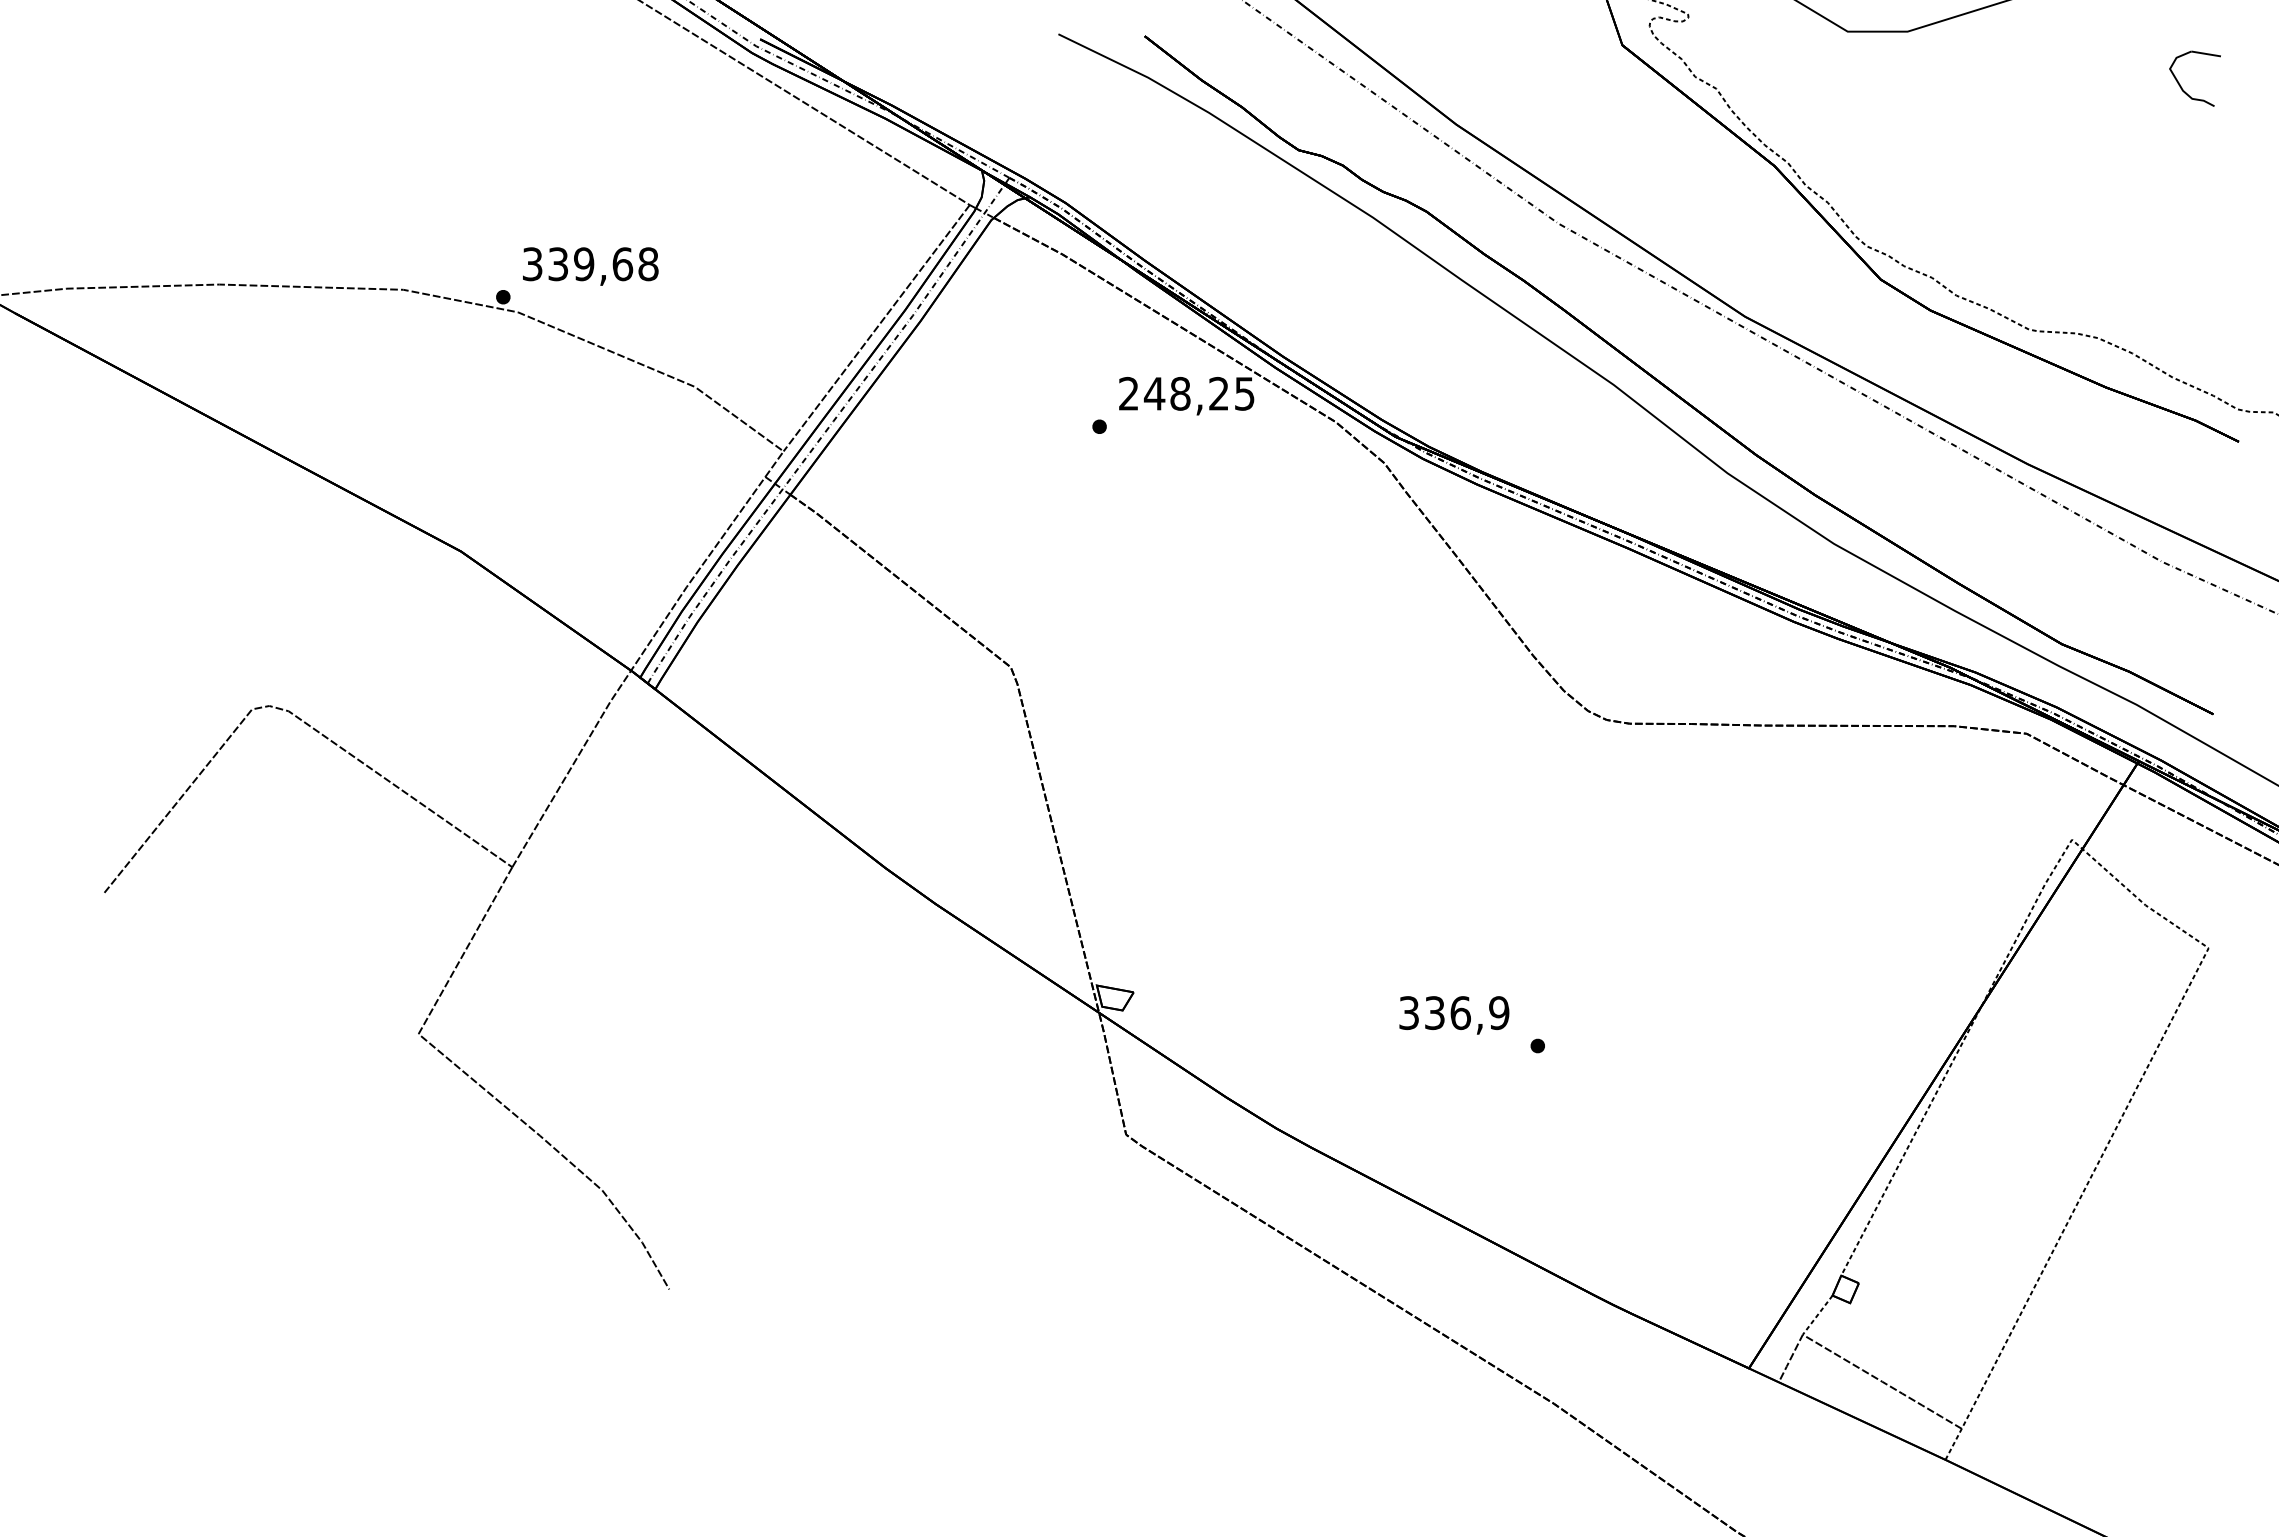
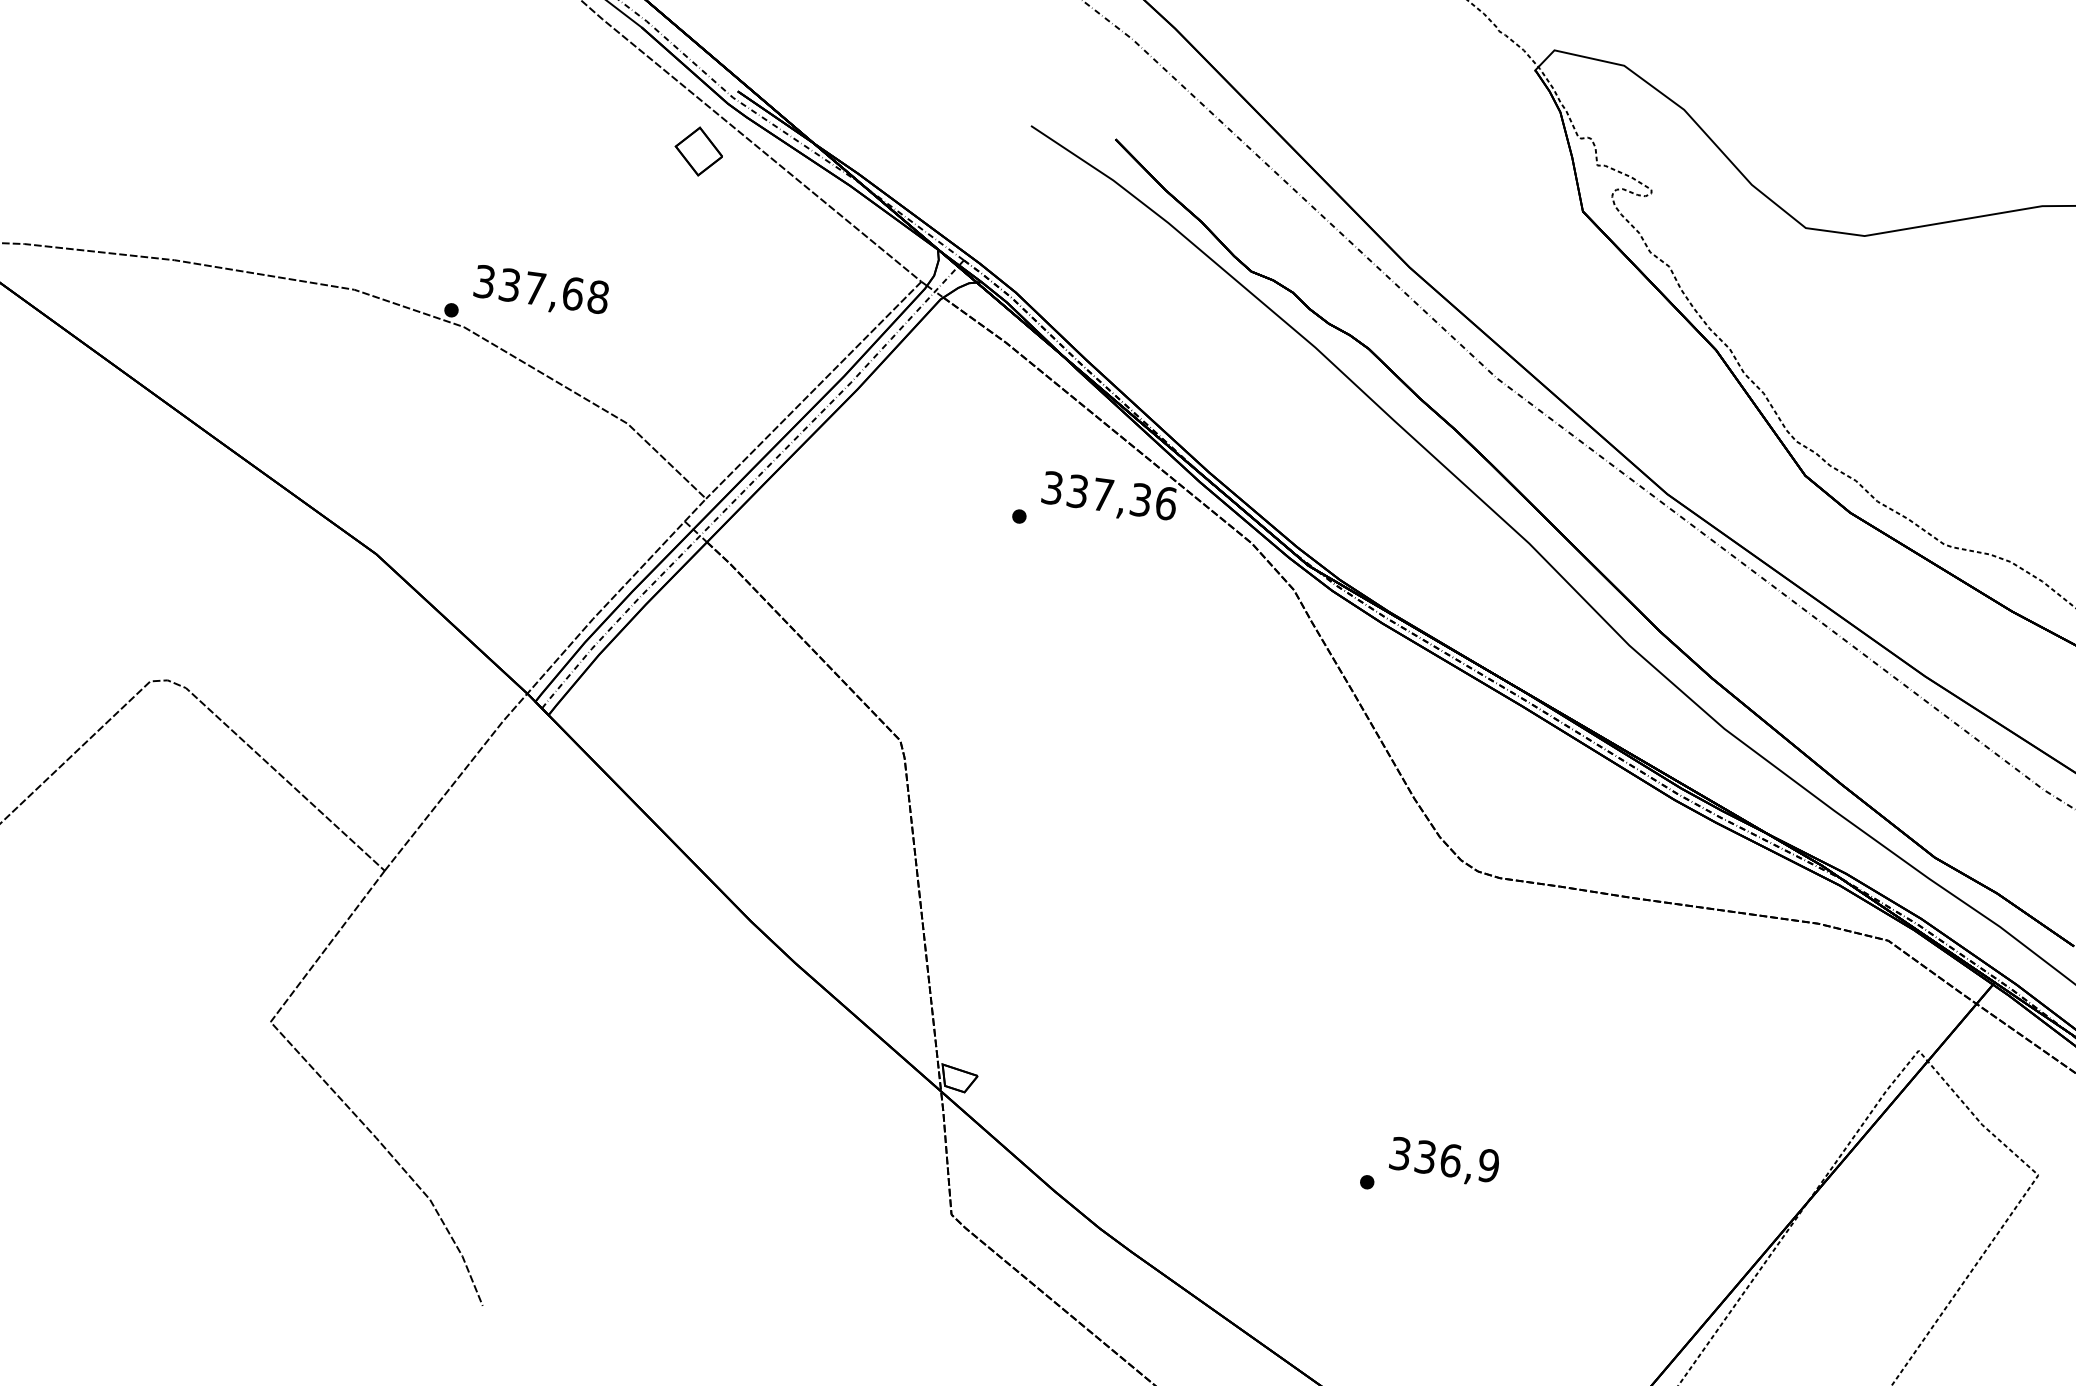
part: (729, 104) -> (699, 151), added
text: (584, 264) -> (535, 288), 339,68 -> 337,68
text: (1187, 393) -> (1110, 495), 248,25 -> 337,36
text: (1454, 1015) -> (1444, 1162), moved

